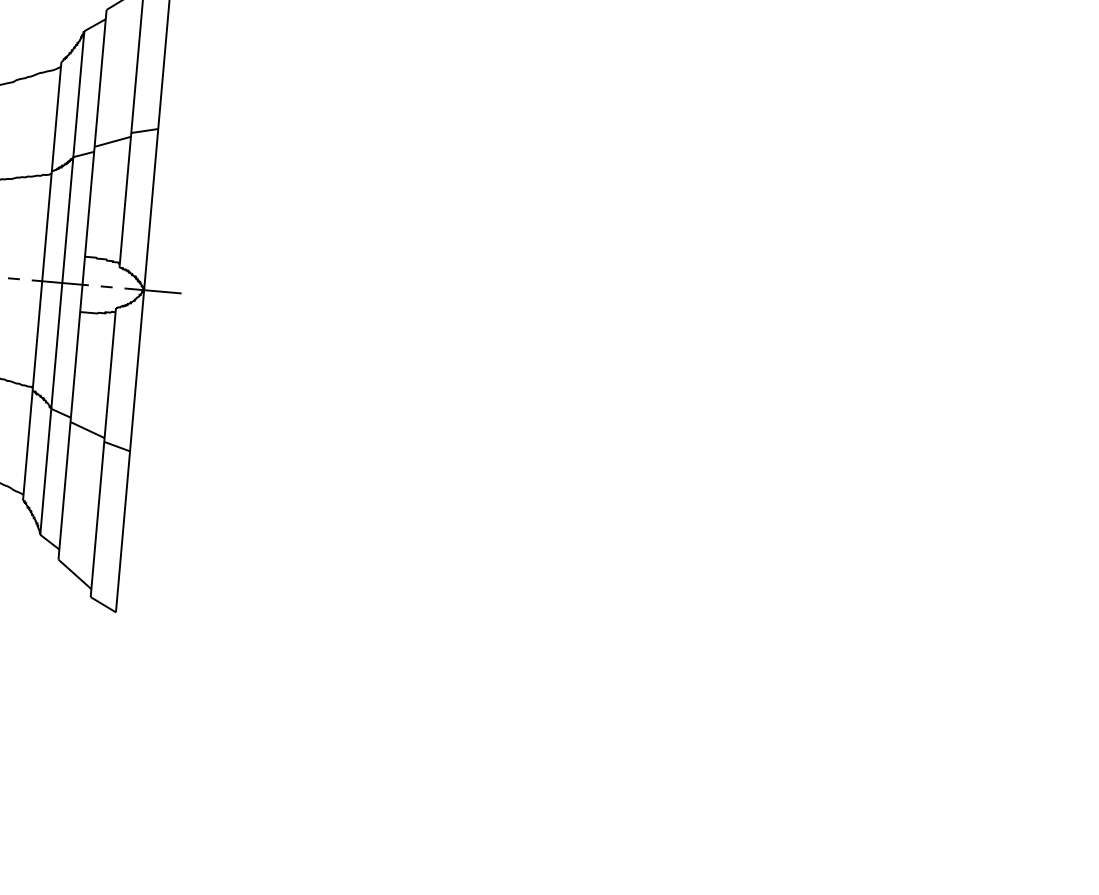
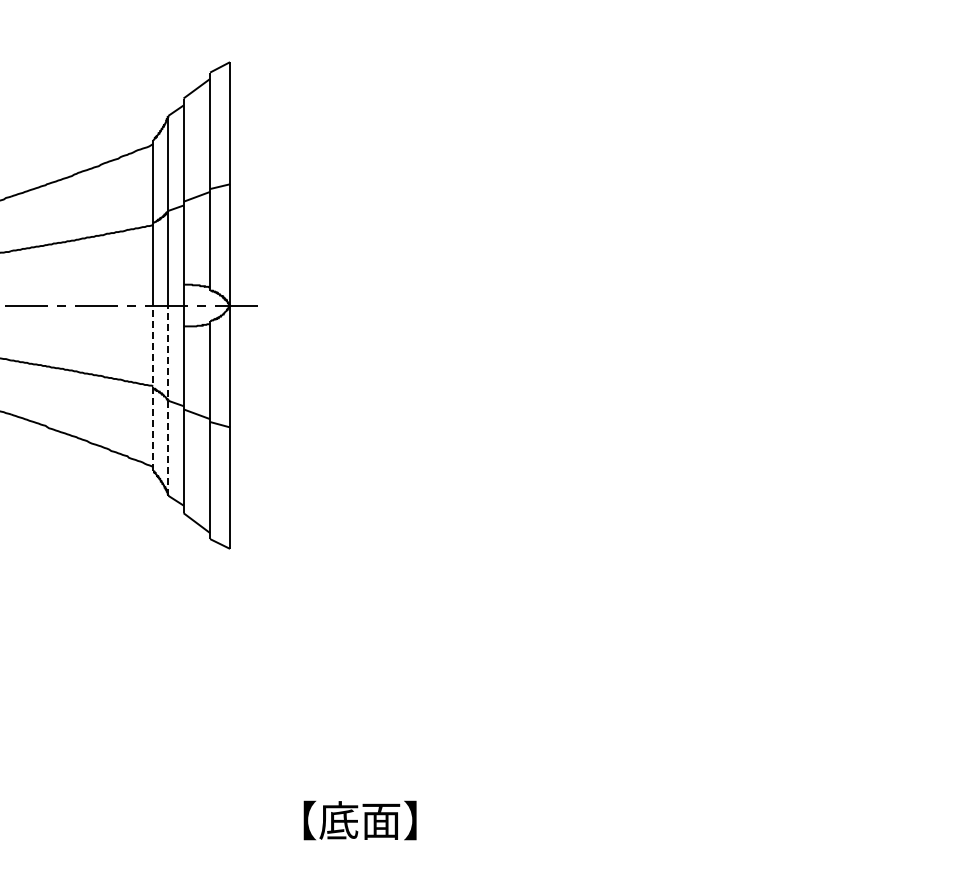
line: (33, 390) -> (153, 388), solid -> dashed
line: (51, 408) -> (168, 400), solid -> dashed

